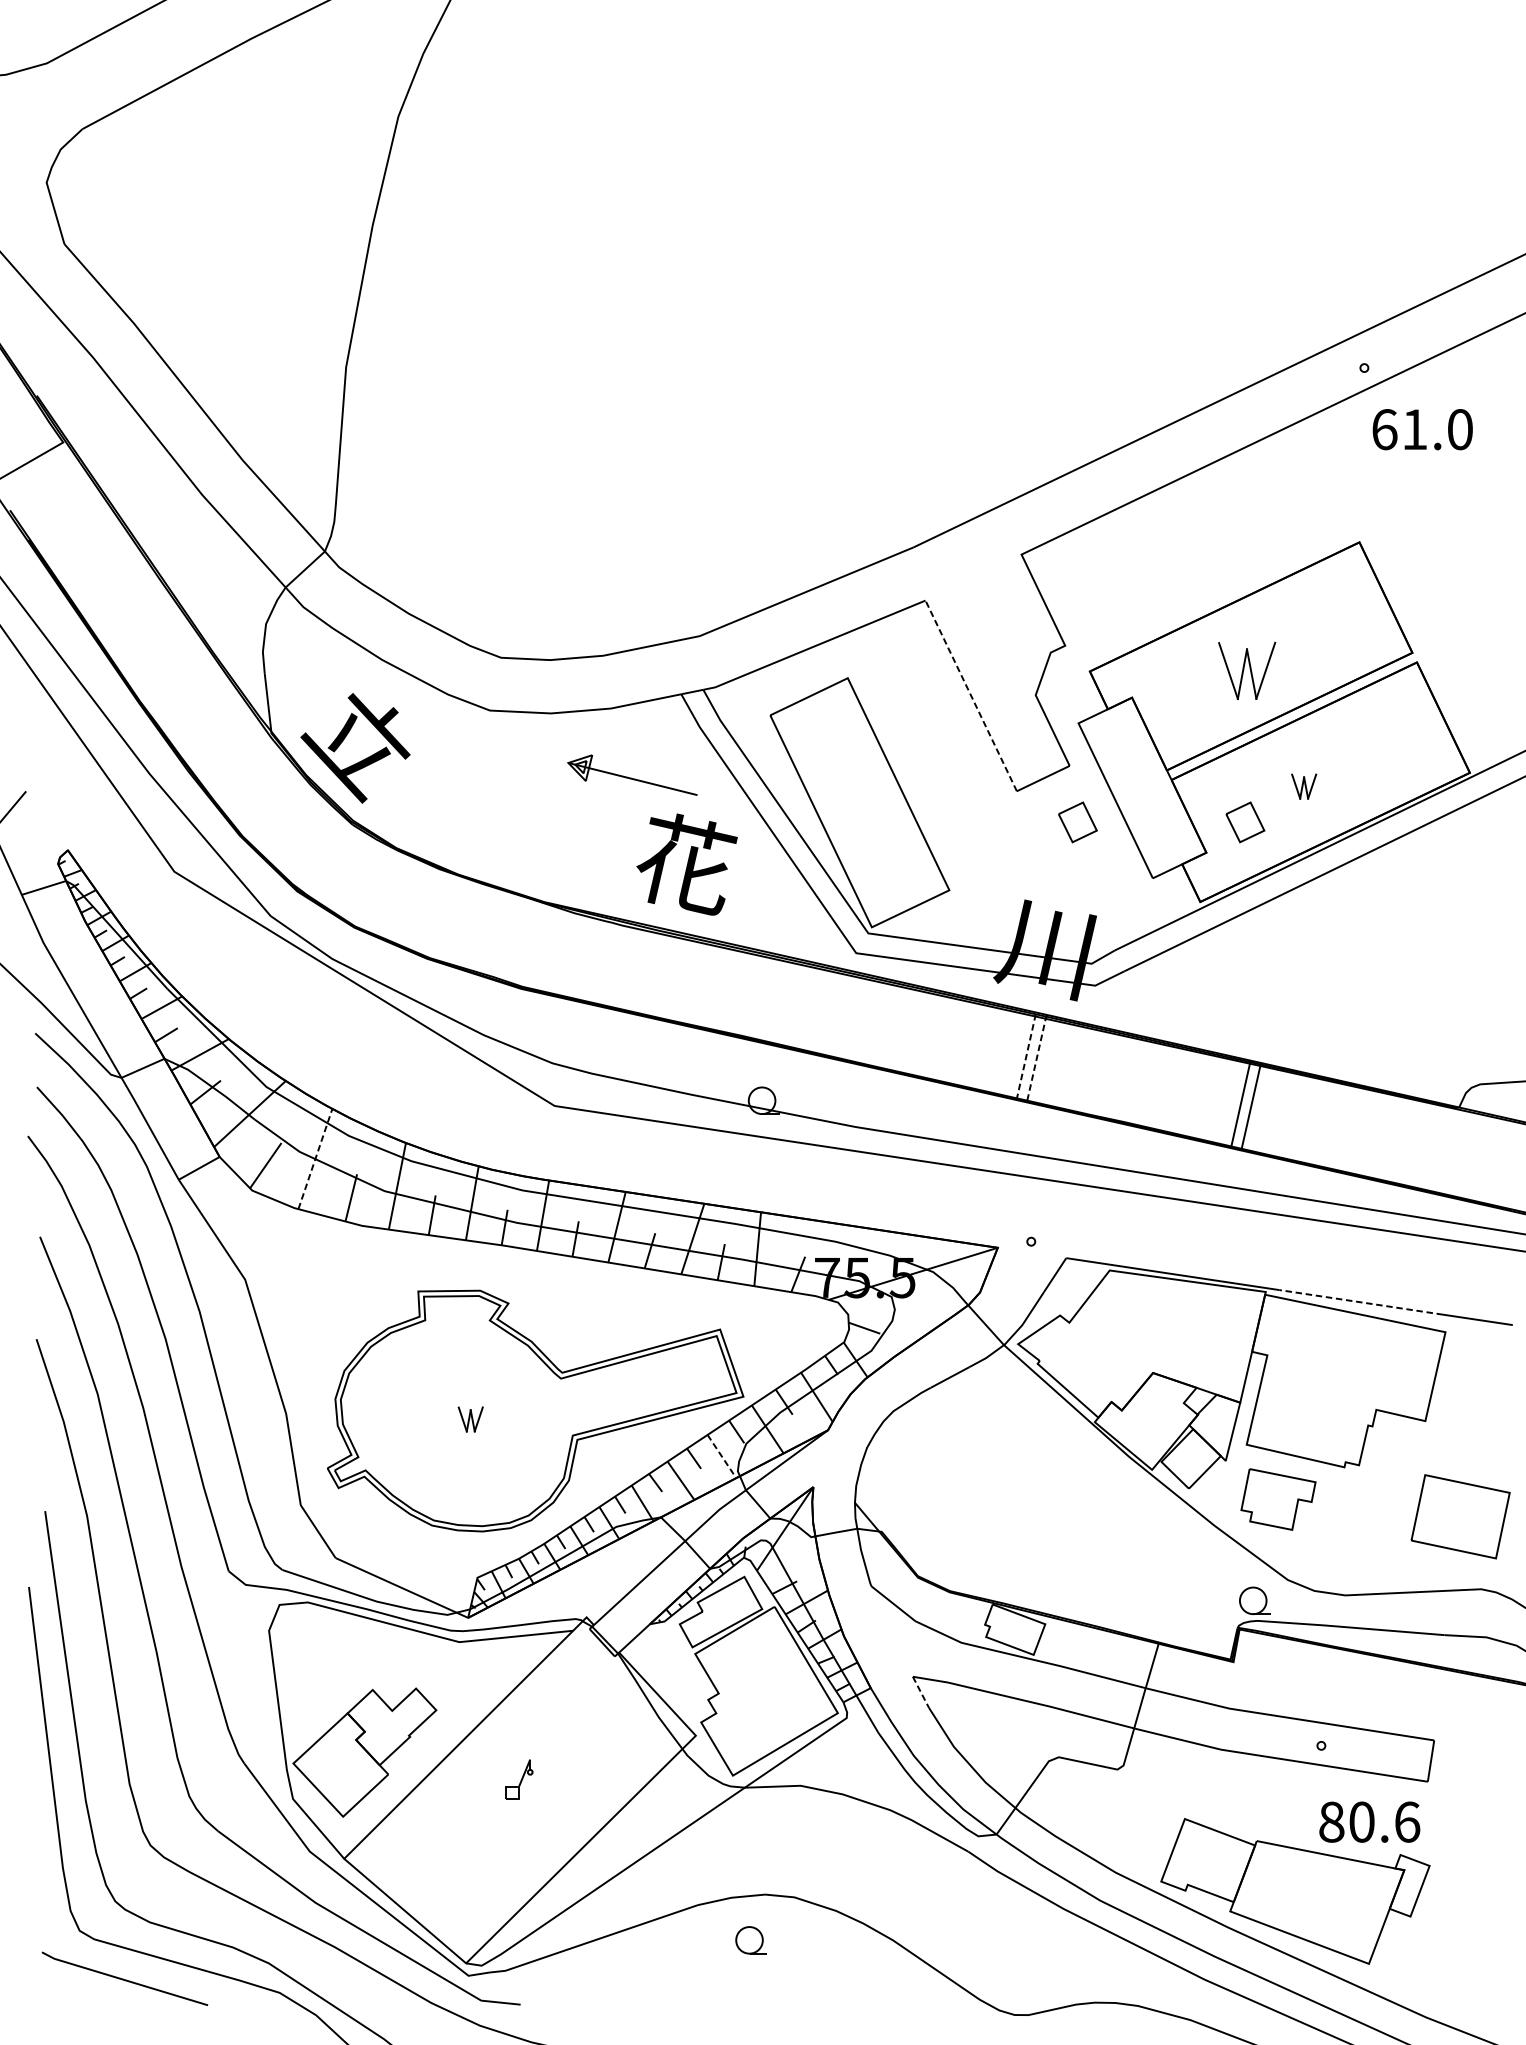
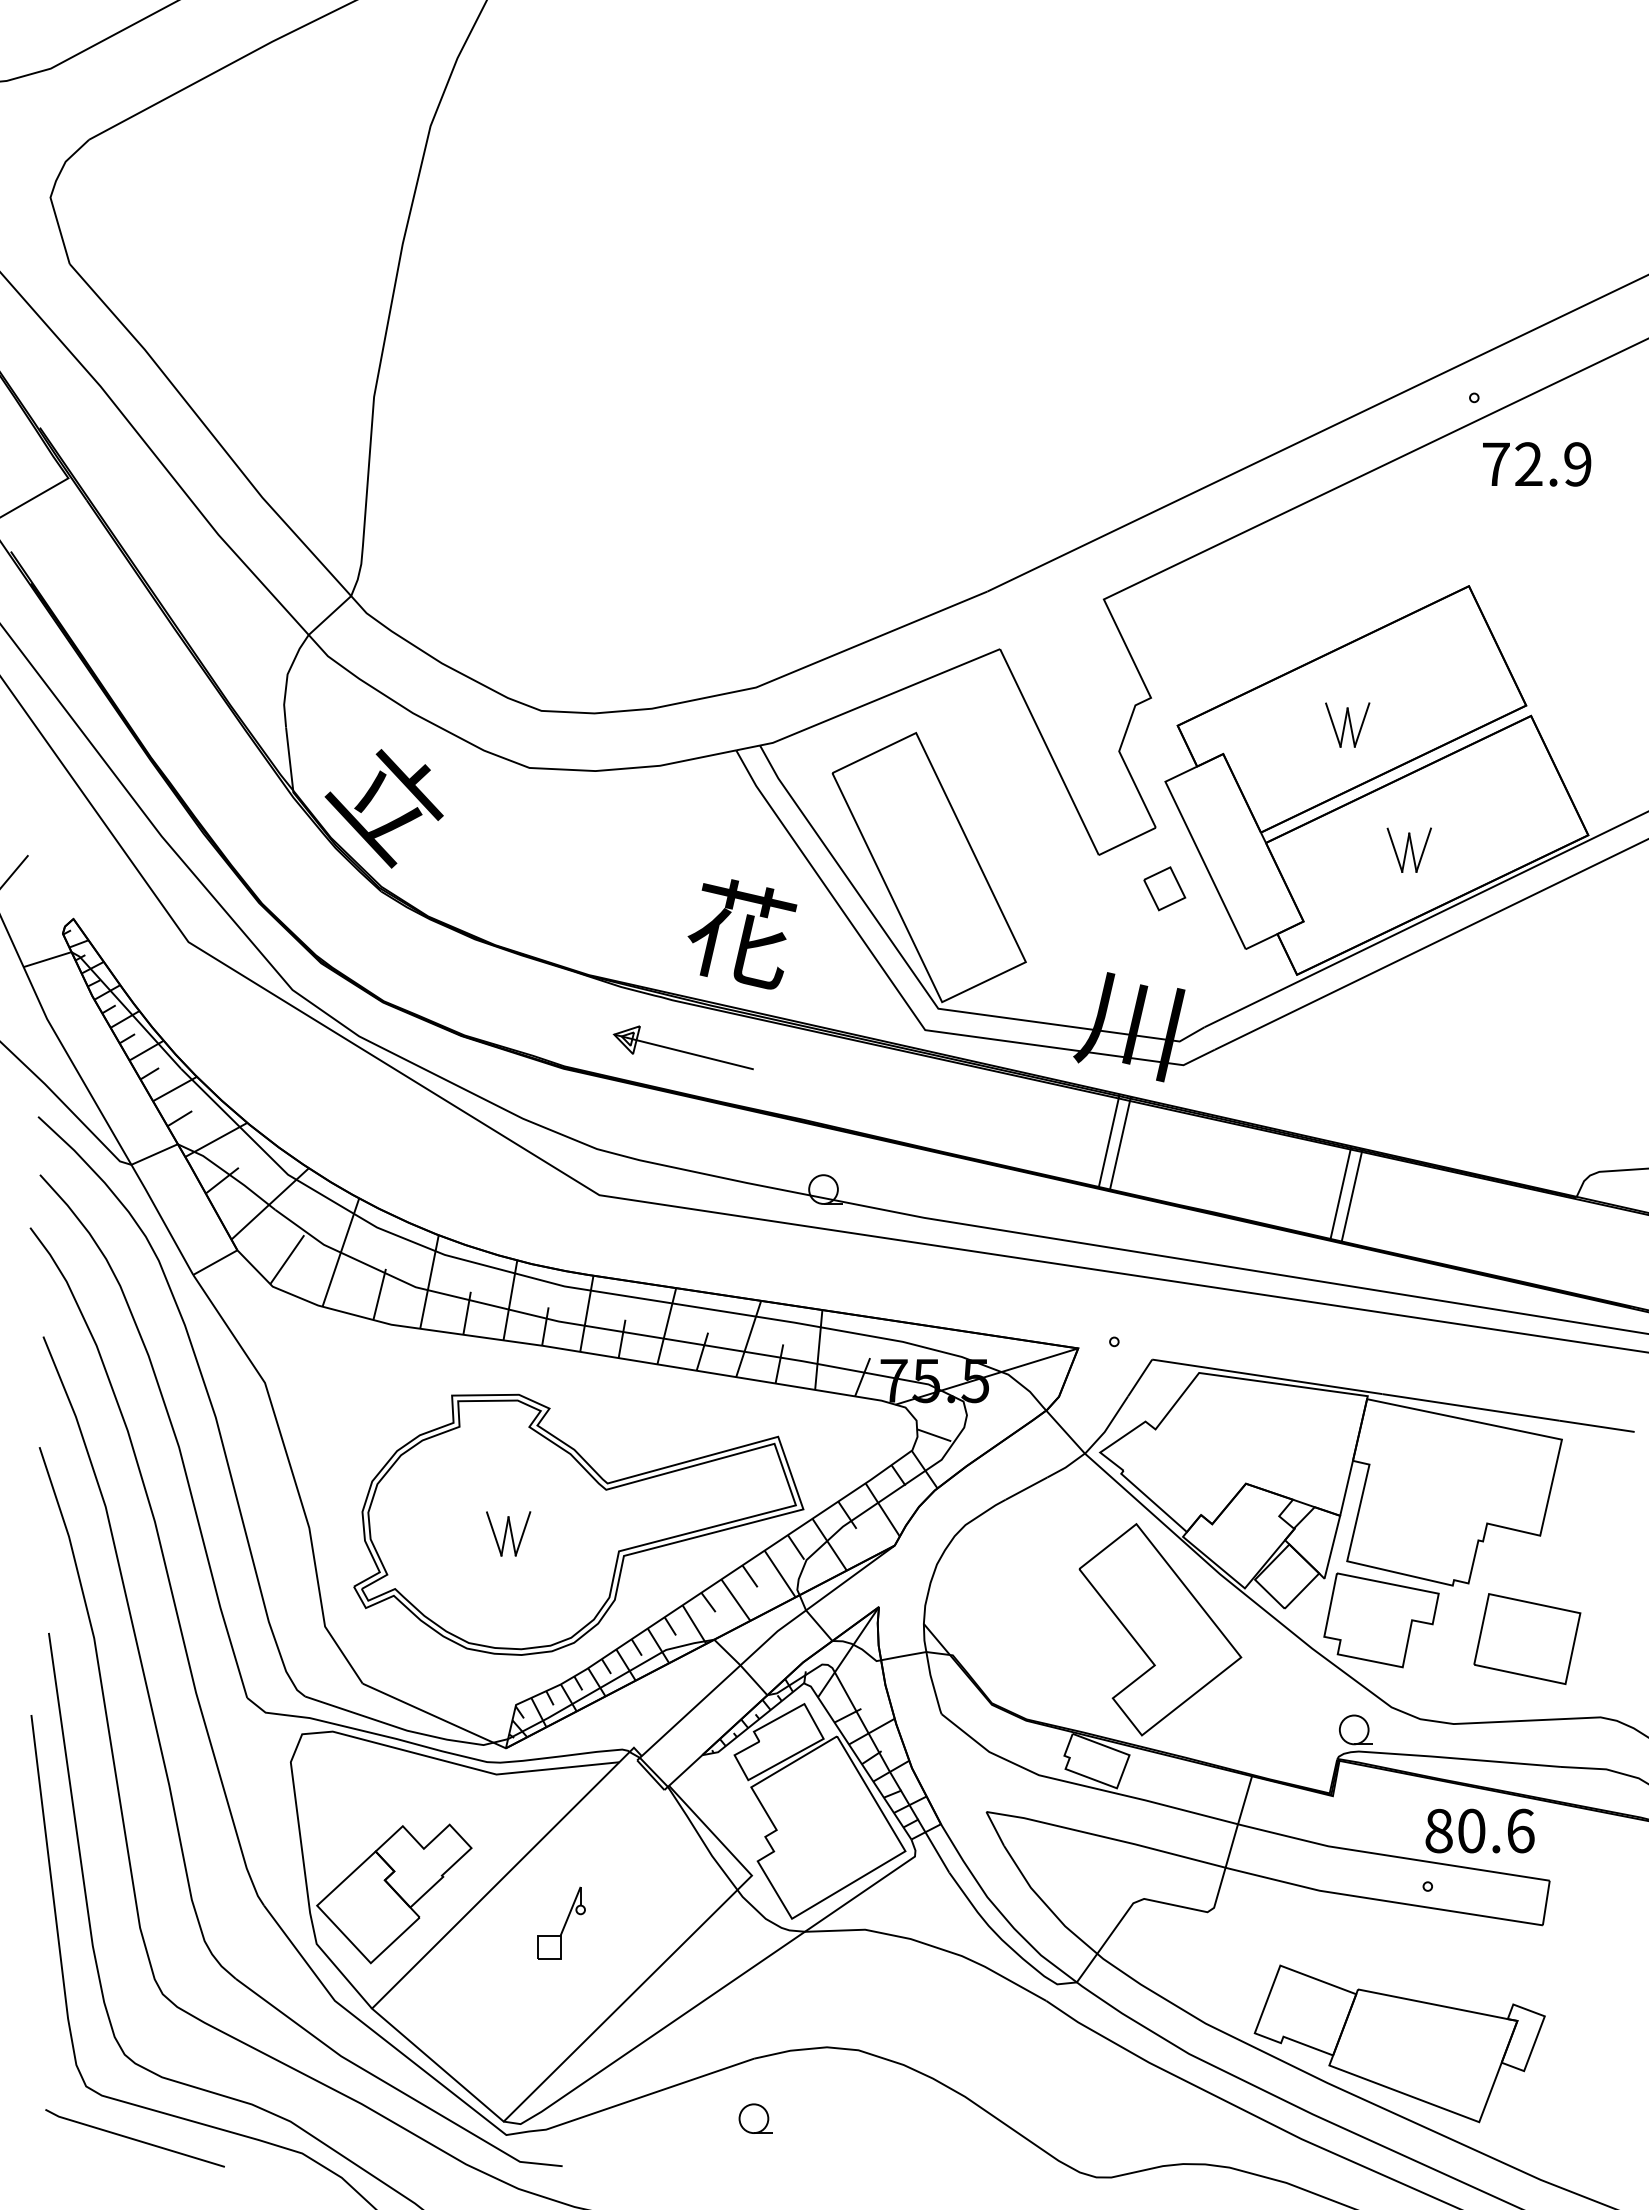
text: (1422, 429) -> (1537, 464), 61.0 -> 72.9
part: (1247, 670) -> (1347, 724), size x0.71
line: (971, 695) -> (1049, 751), dashed -> solid
part: (631, 774) -> (682, 1047), moved
part: (1303, 786) -> (1408, 849), size x1.67
part: (1245, 822) -> (1345, 888), removed
line: (1026, 1055) -> (1109, 1140), dashed -> solid
line: (1036, 1058) -> (1120, 1143), dashed -> solid
line: (315, 1159) -> (341, 1252), dashed -> solid
line: (1360, 1302) -> (1470, 1407), dashed -> solid
part: (470, 1419) -> (508, 1533), size x1.67
line: (722, 1456) -> (780, 1573), dashed -> solid
part: (1278, 1499) -> (1381, 1620), size x1.43
part: (1073, 1507) -> (1160, 1629), added
part: (1460, 1516) -> (1527, 1638), moved
line: (921, 1693) -> (995, 1829), dashed -> solid
part: (519, 1779) -> (561, 1922), size x1.67
text: (1369, 1821) -> (1479, 1830), moved
part: (750, 1940) -> (755, 2118), moved

